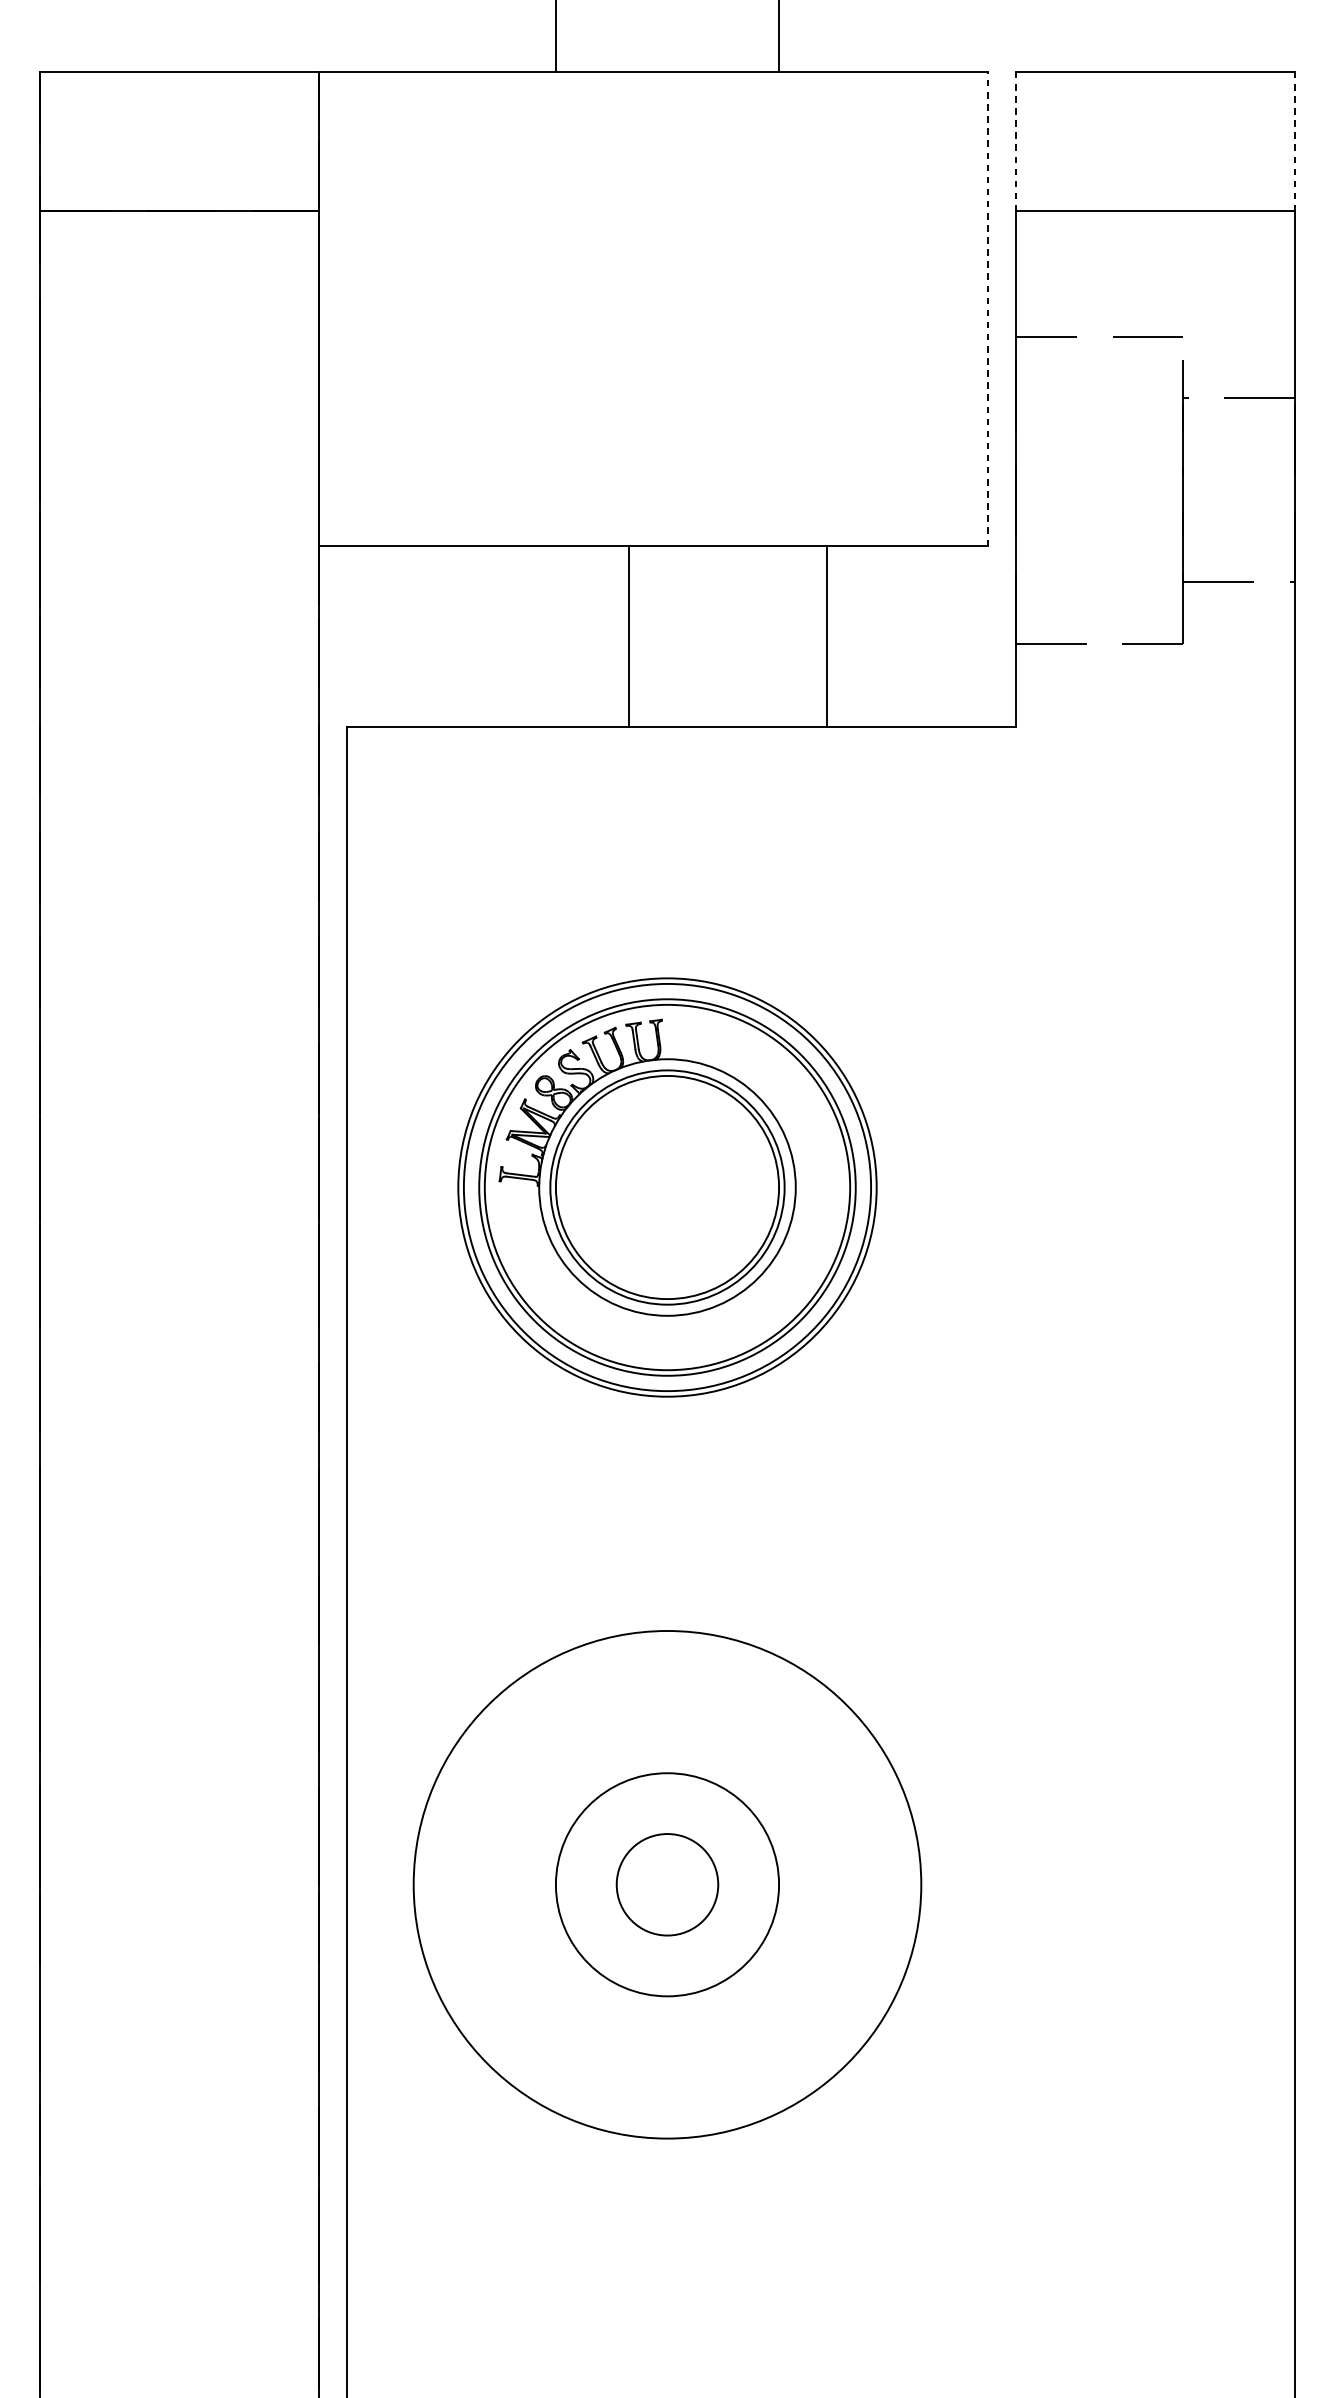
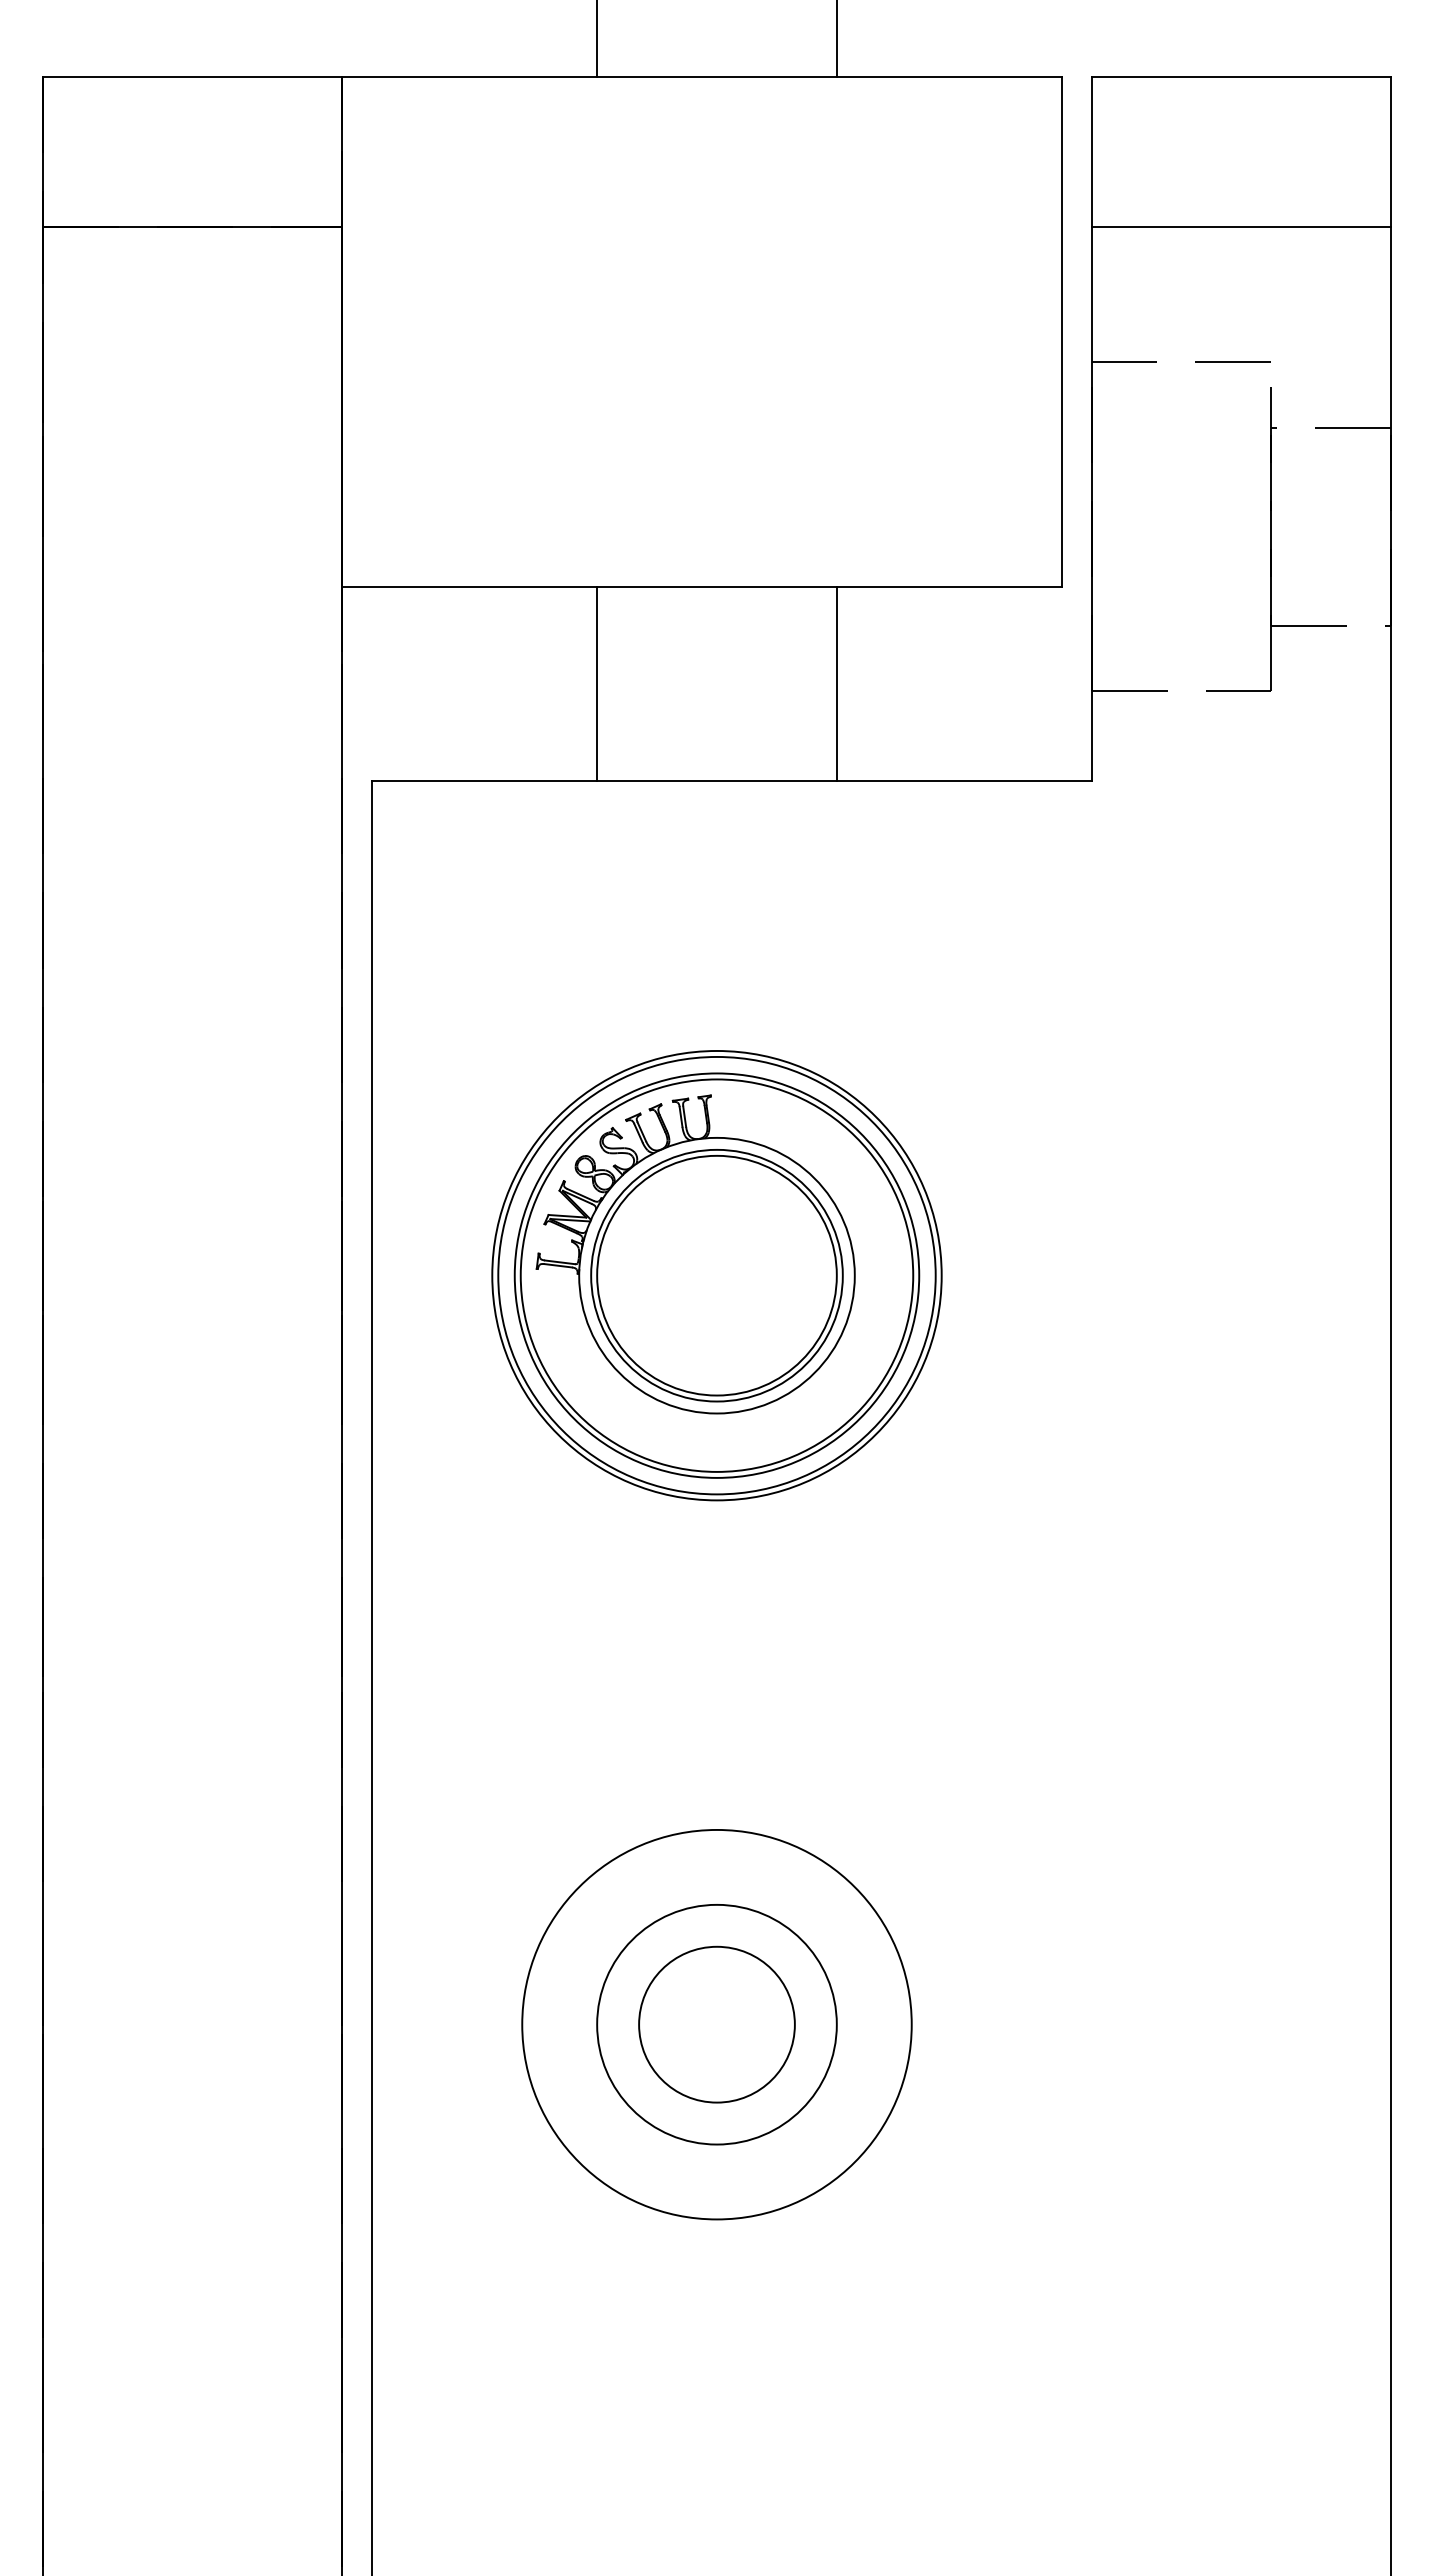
line: (1016, 141) -> (1091, 152), dashed -> solid
line: (1295, 141) -> (1391, 152), dashed -> solid
line: (988, 308) -> (1061, 331), dashed -> solid
line: (629, 636) -> (597, 683), moved
line: (826, 636) -> (836, 683), moved
circle: (667, 1884) -> (716, 2024), size x0.71
circle: (667, 1884) -> (716, 2024), size x1.43

